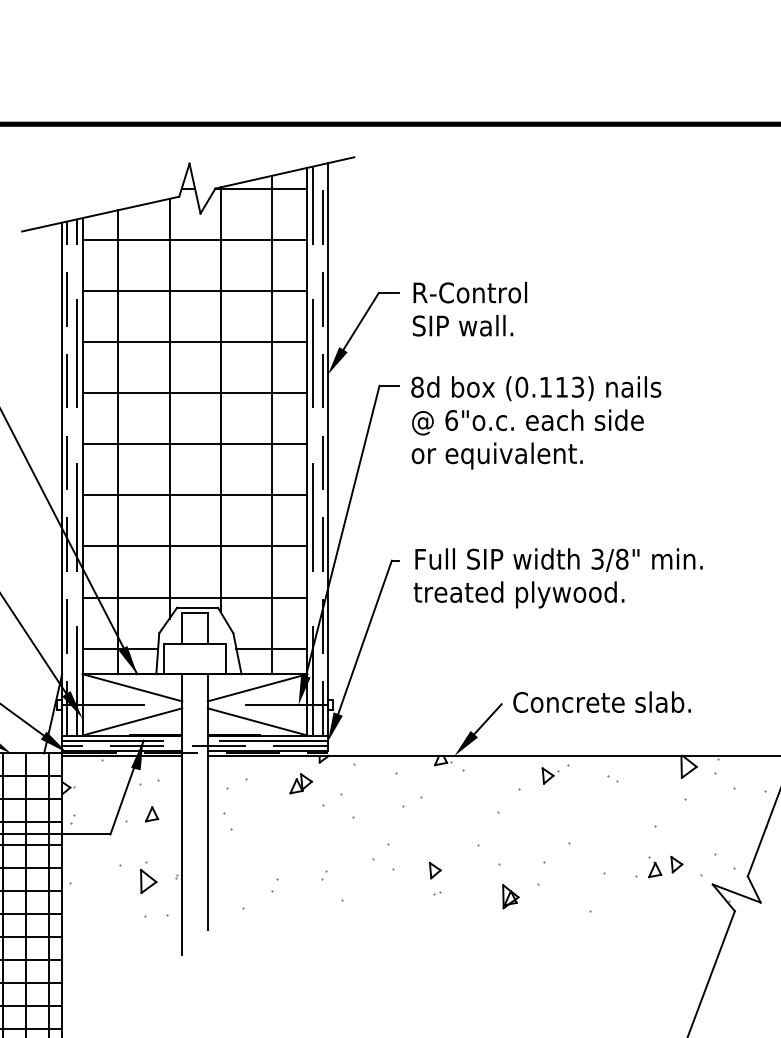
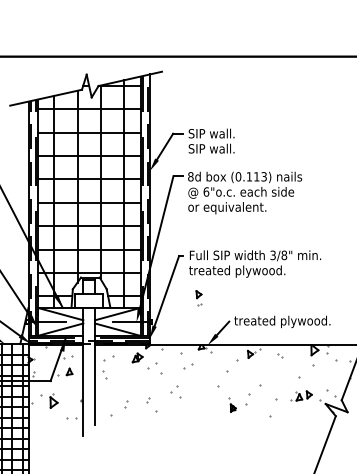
text: (469, 292) -> (214, 133), R-Control -> SIP wall.
text: (618, 703) -> (282, 321), Concrete slab. -> treated plywood.
part: (138, 876) -> (49, 400), moved
part: (434, 879) -> (198, 298), moved
part: (508, 885) -> (232, 404), size x0.7

